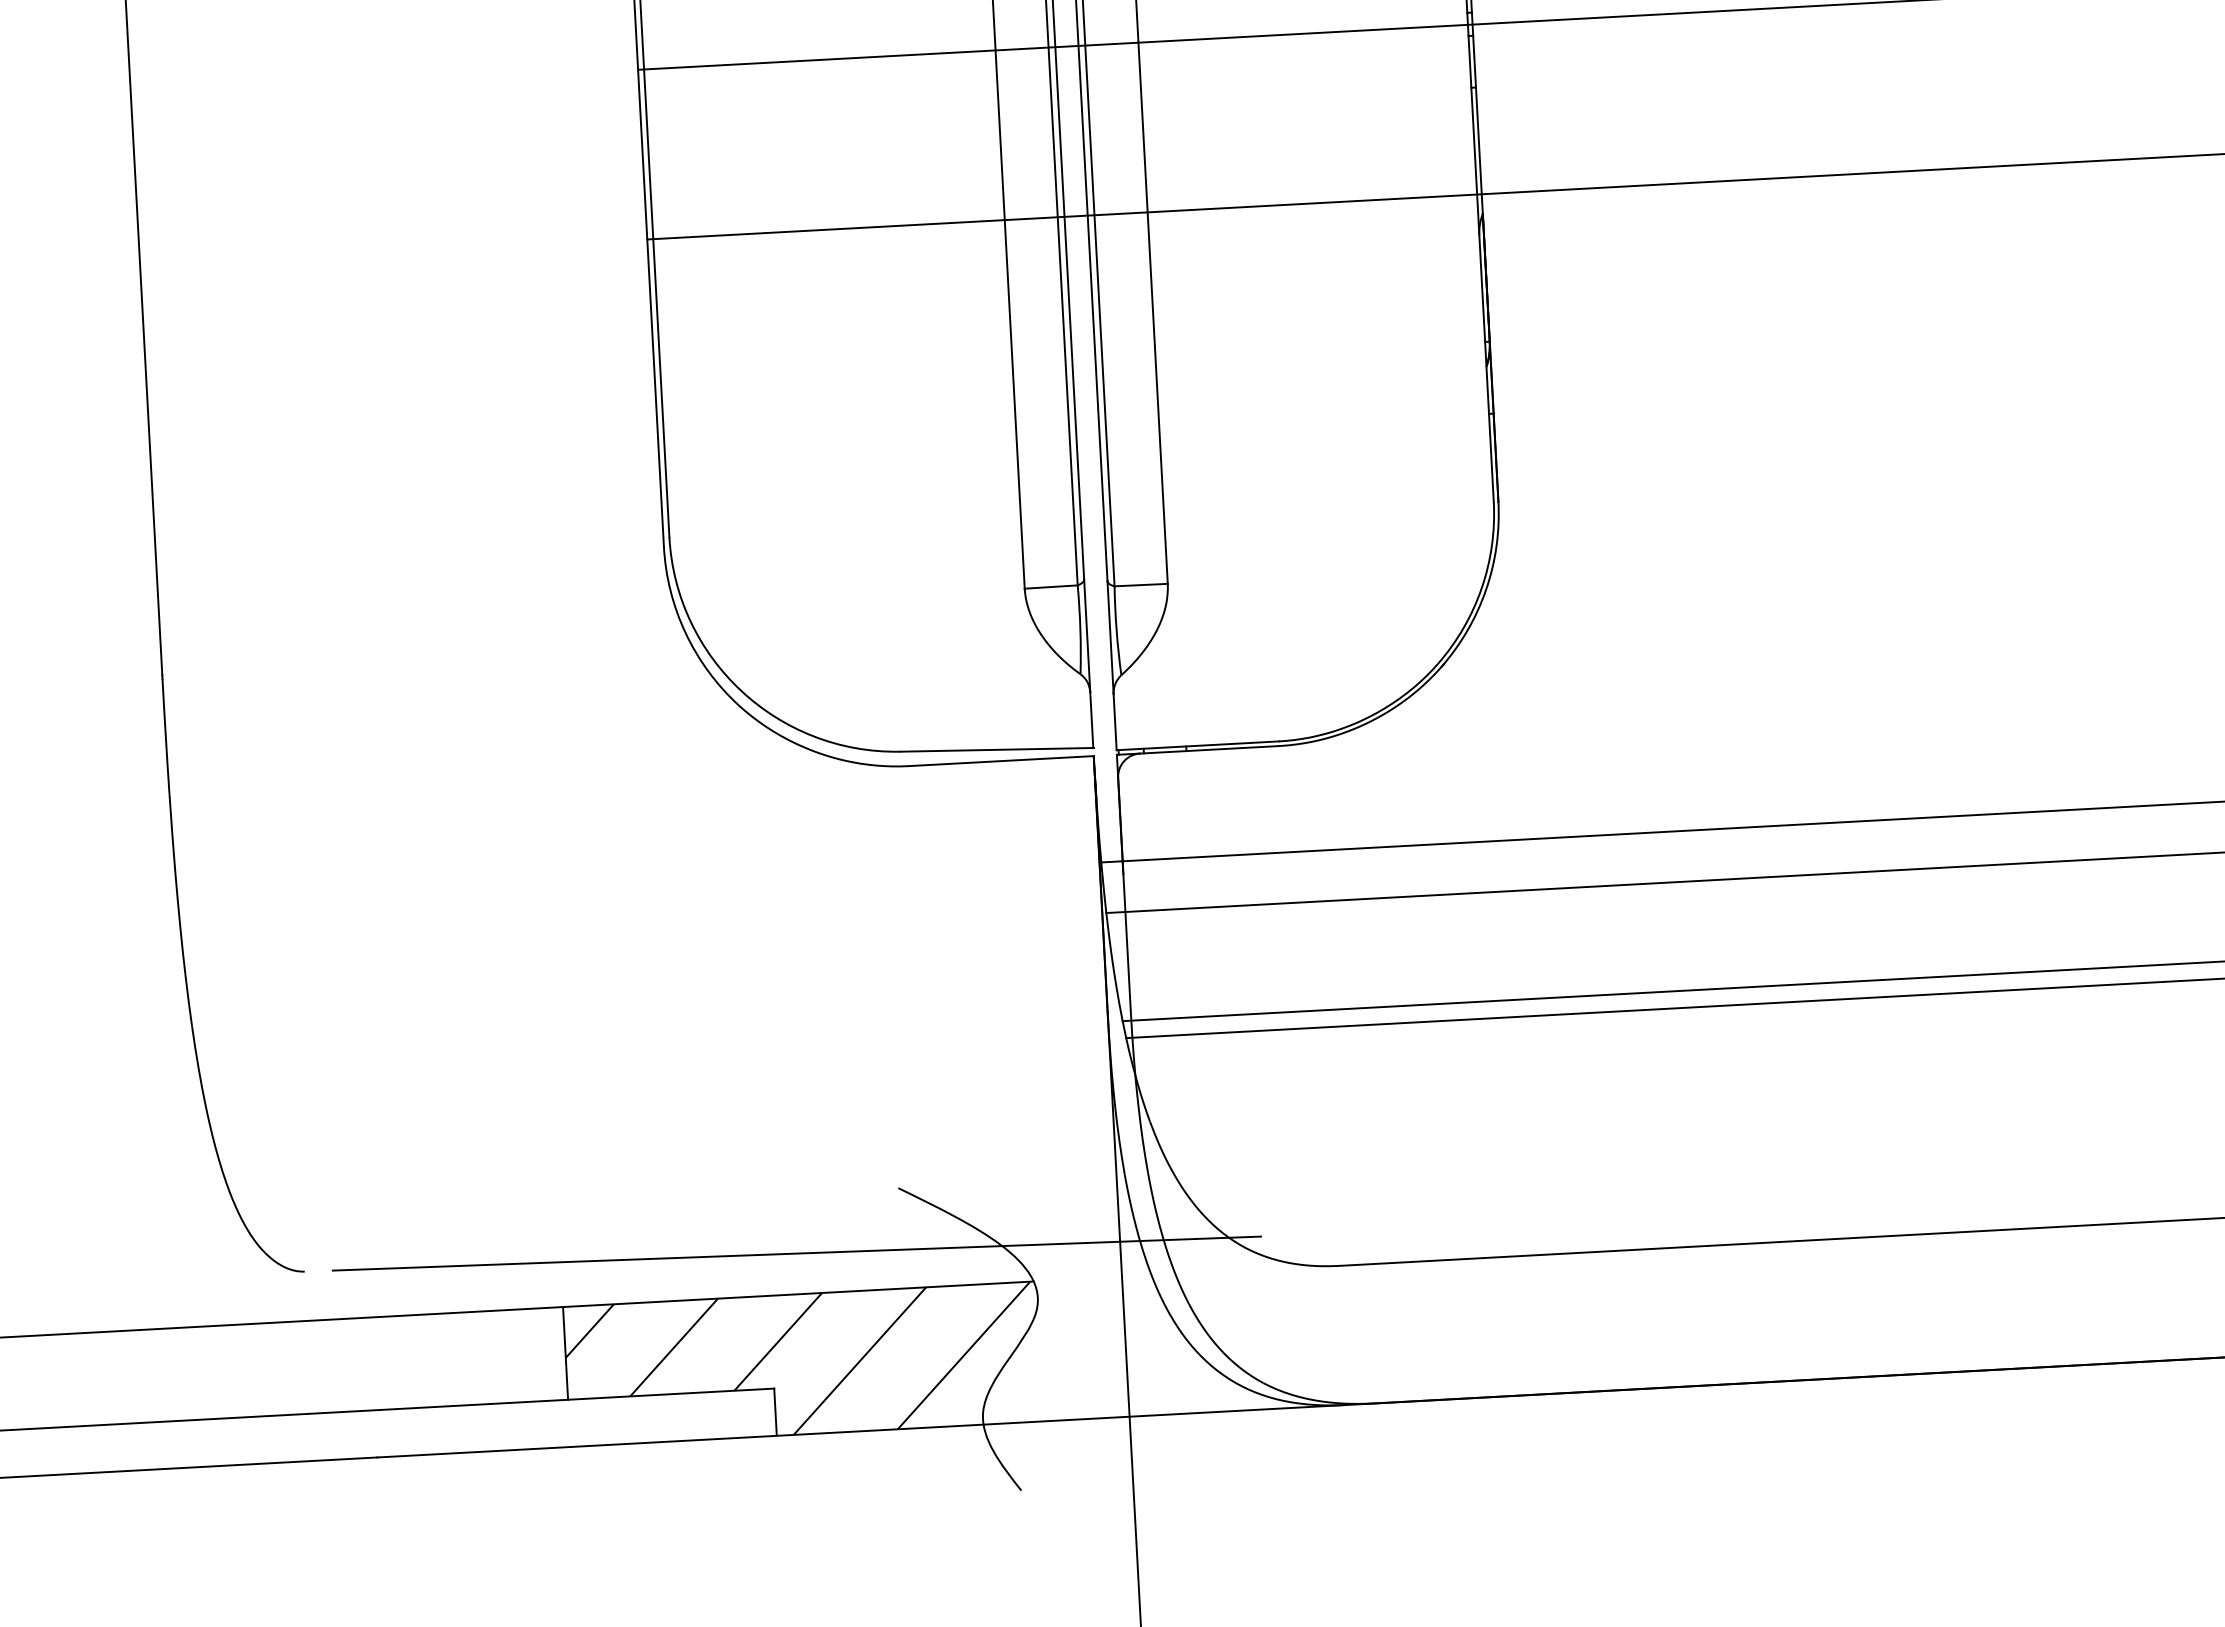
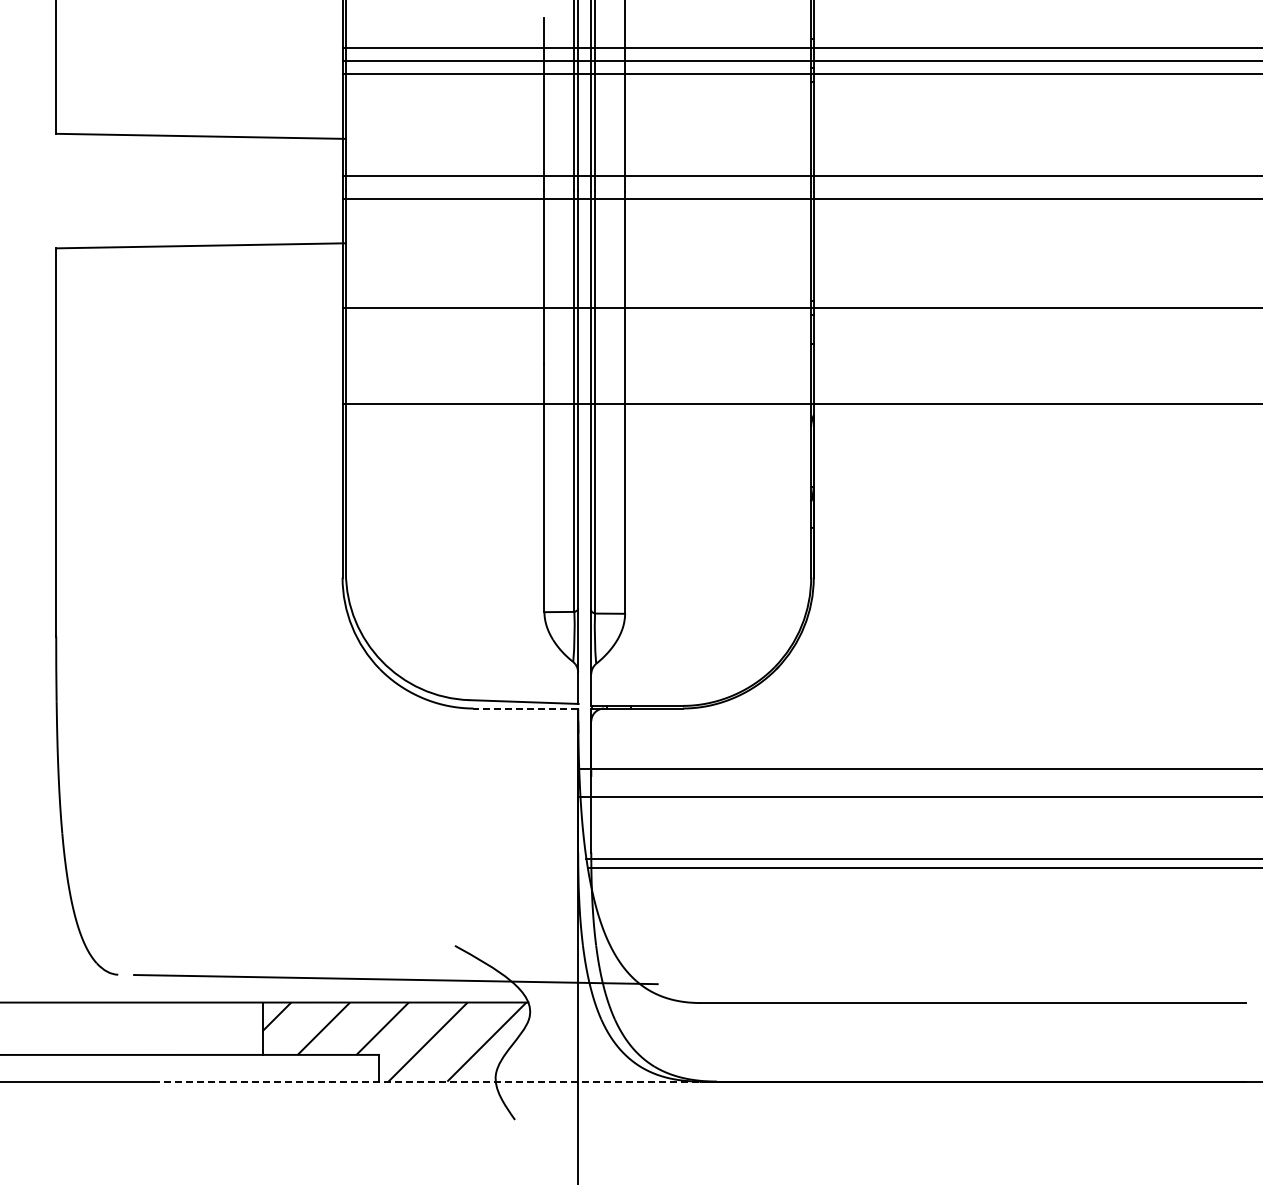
line: (1000, 761) -> (525, 708), solid -> dashed
line: (862, 1431) -> (427, 1081), solid -> dashed

